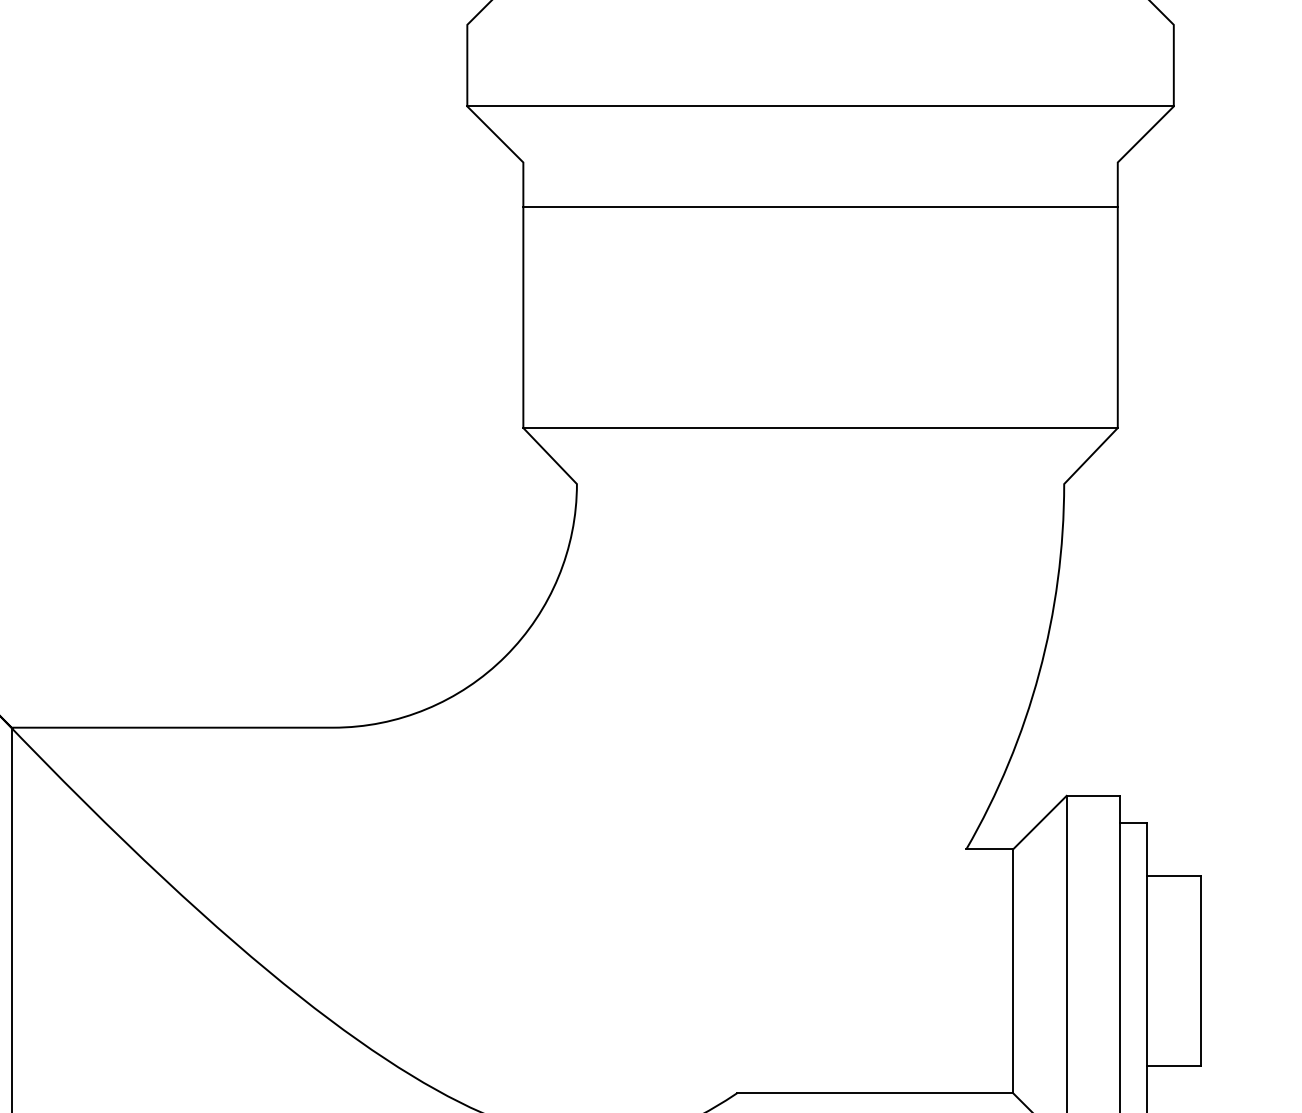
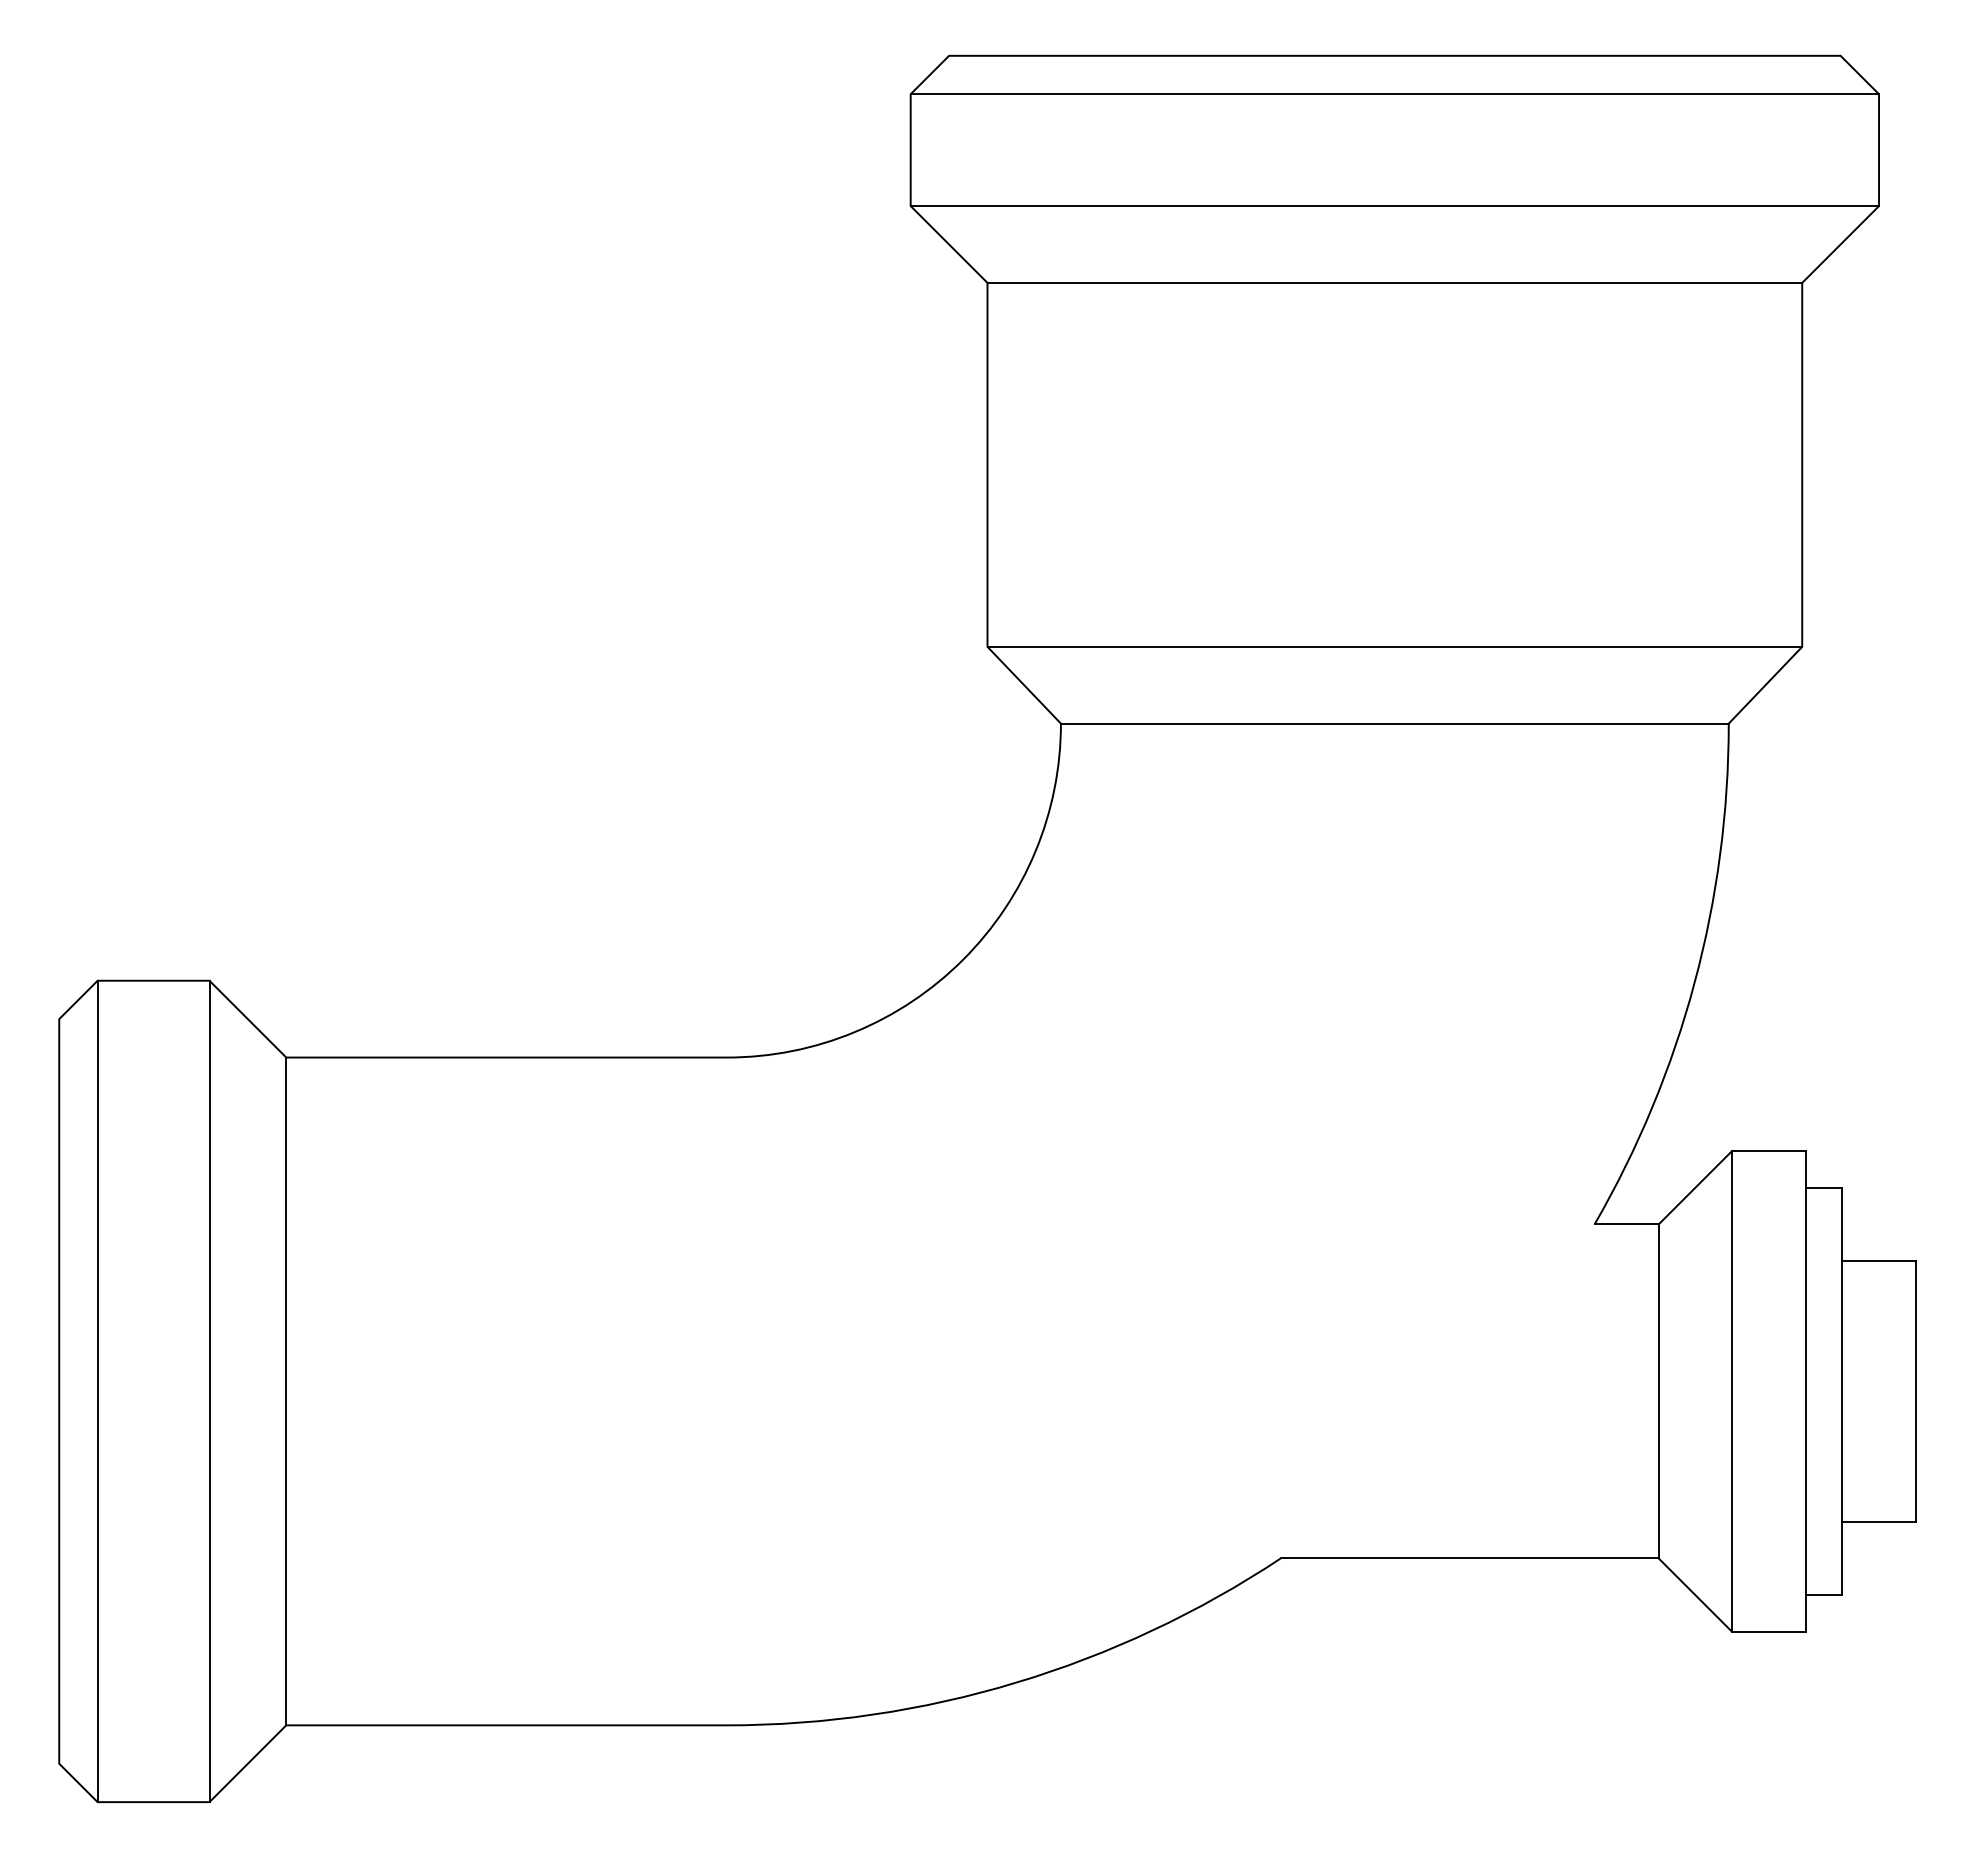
line: (820, 25) -> (1394, 94), added
line: (820, 206) -> (1394, 282), moved
line: (820, 483) -> (1394, 723), added

